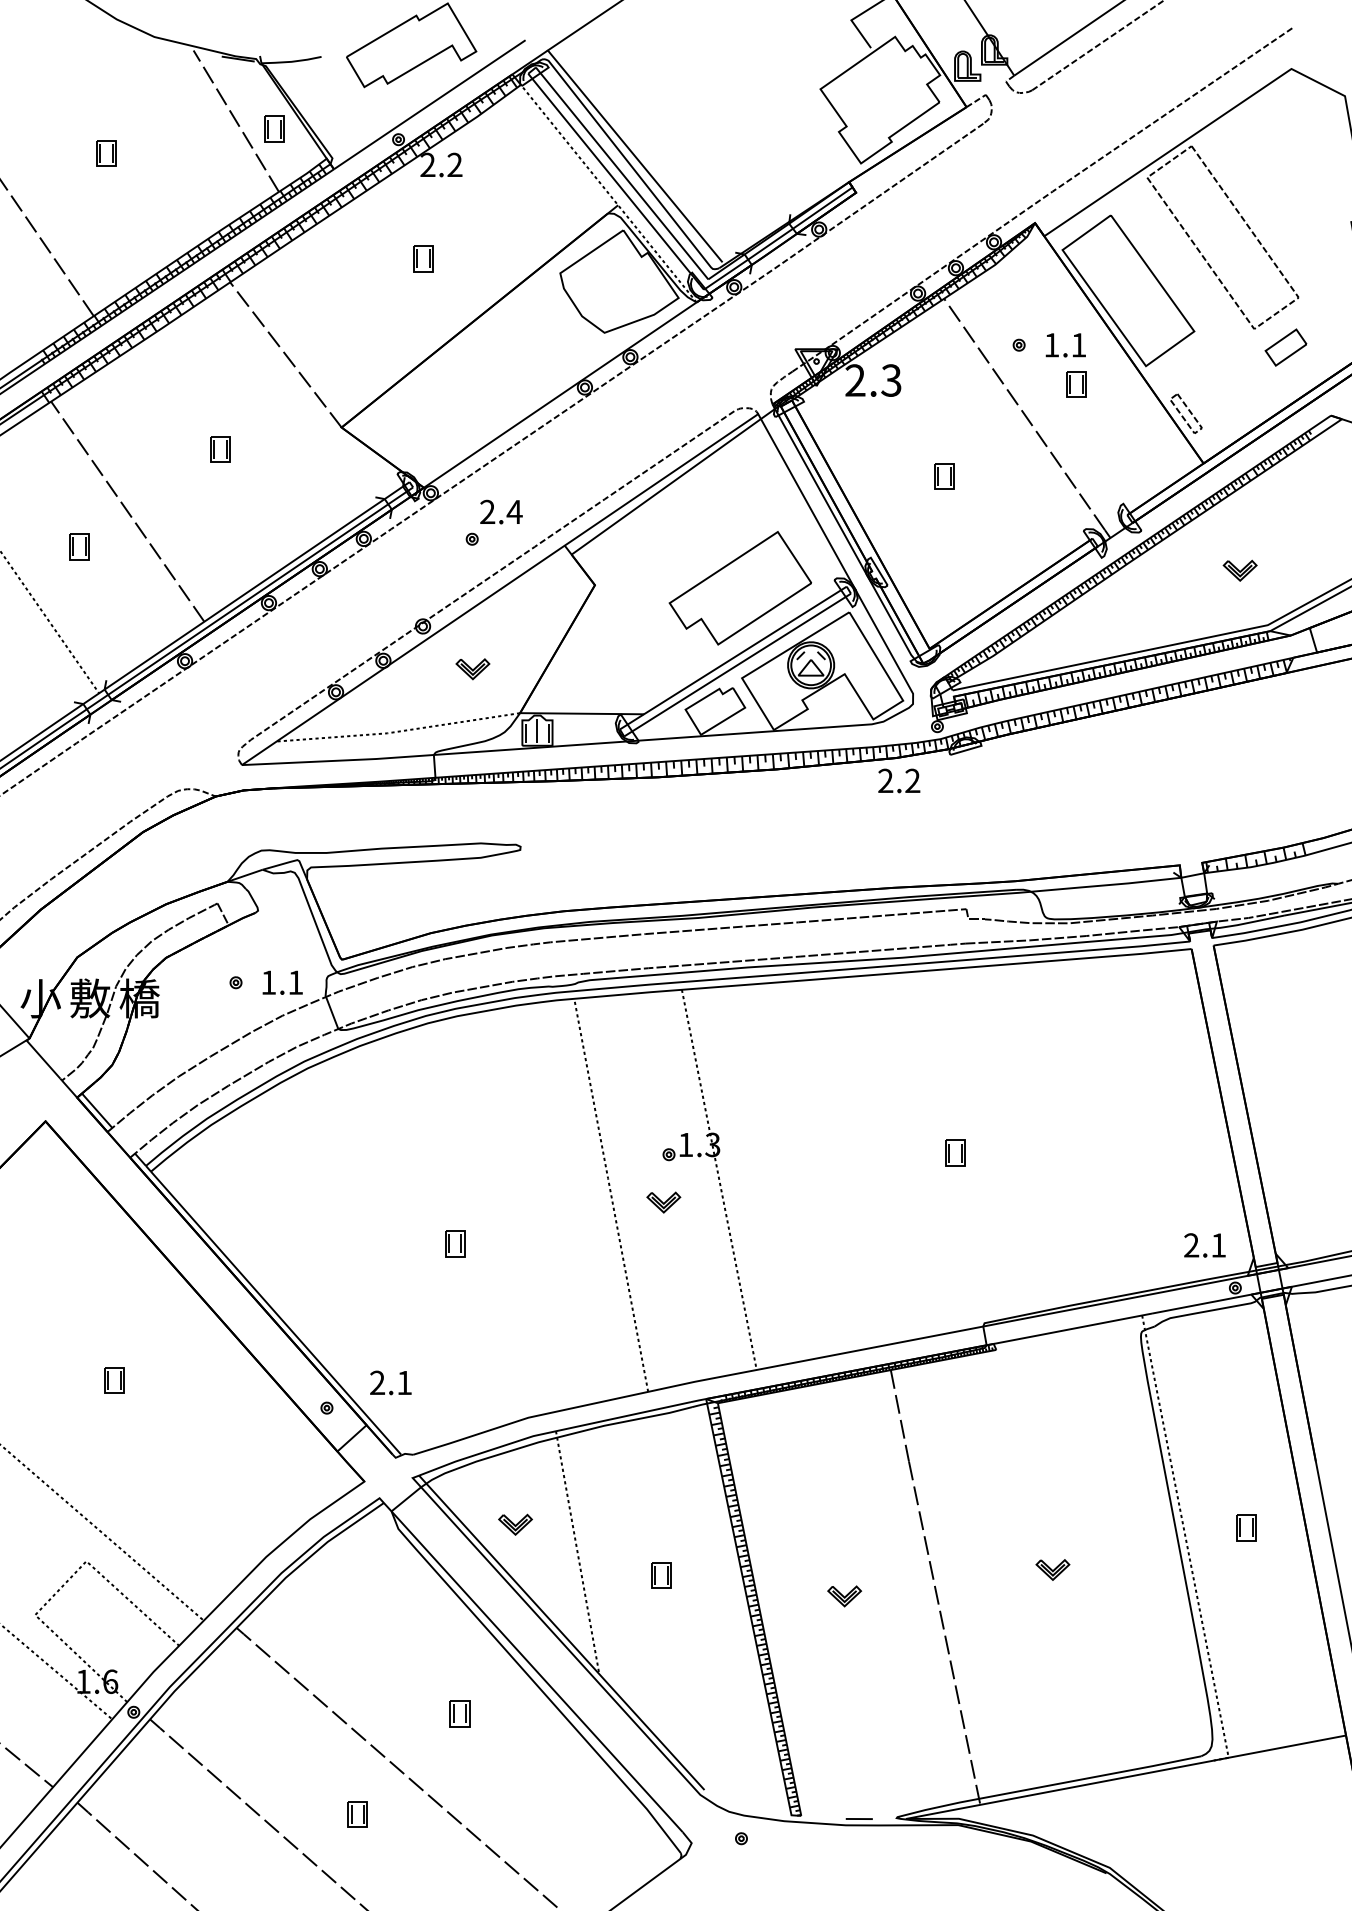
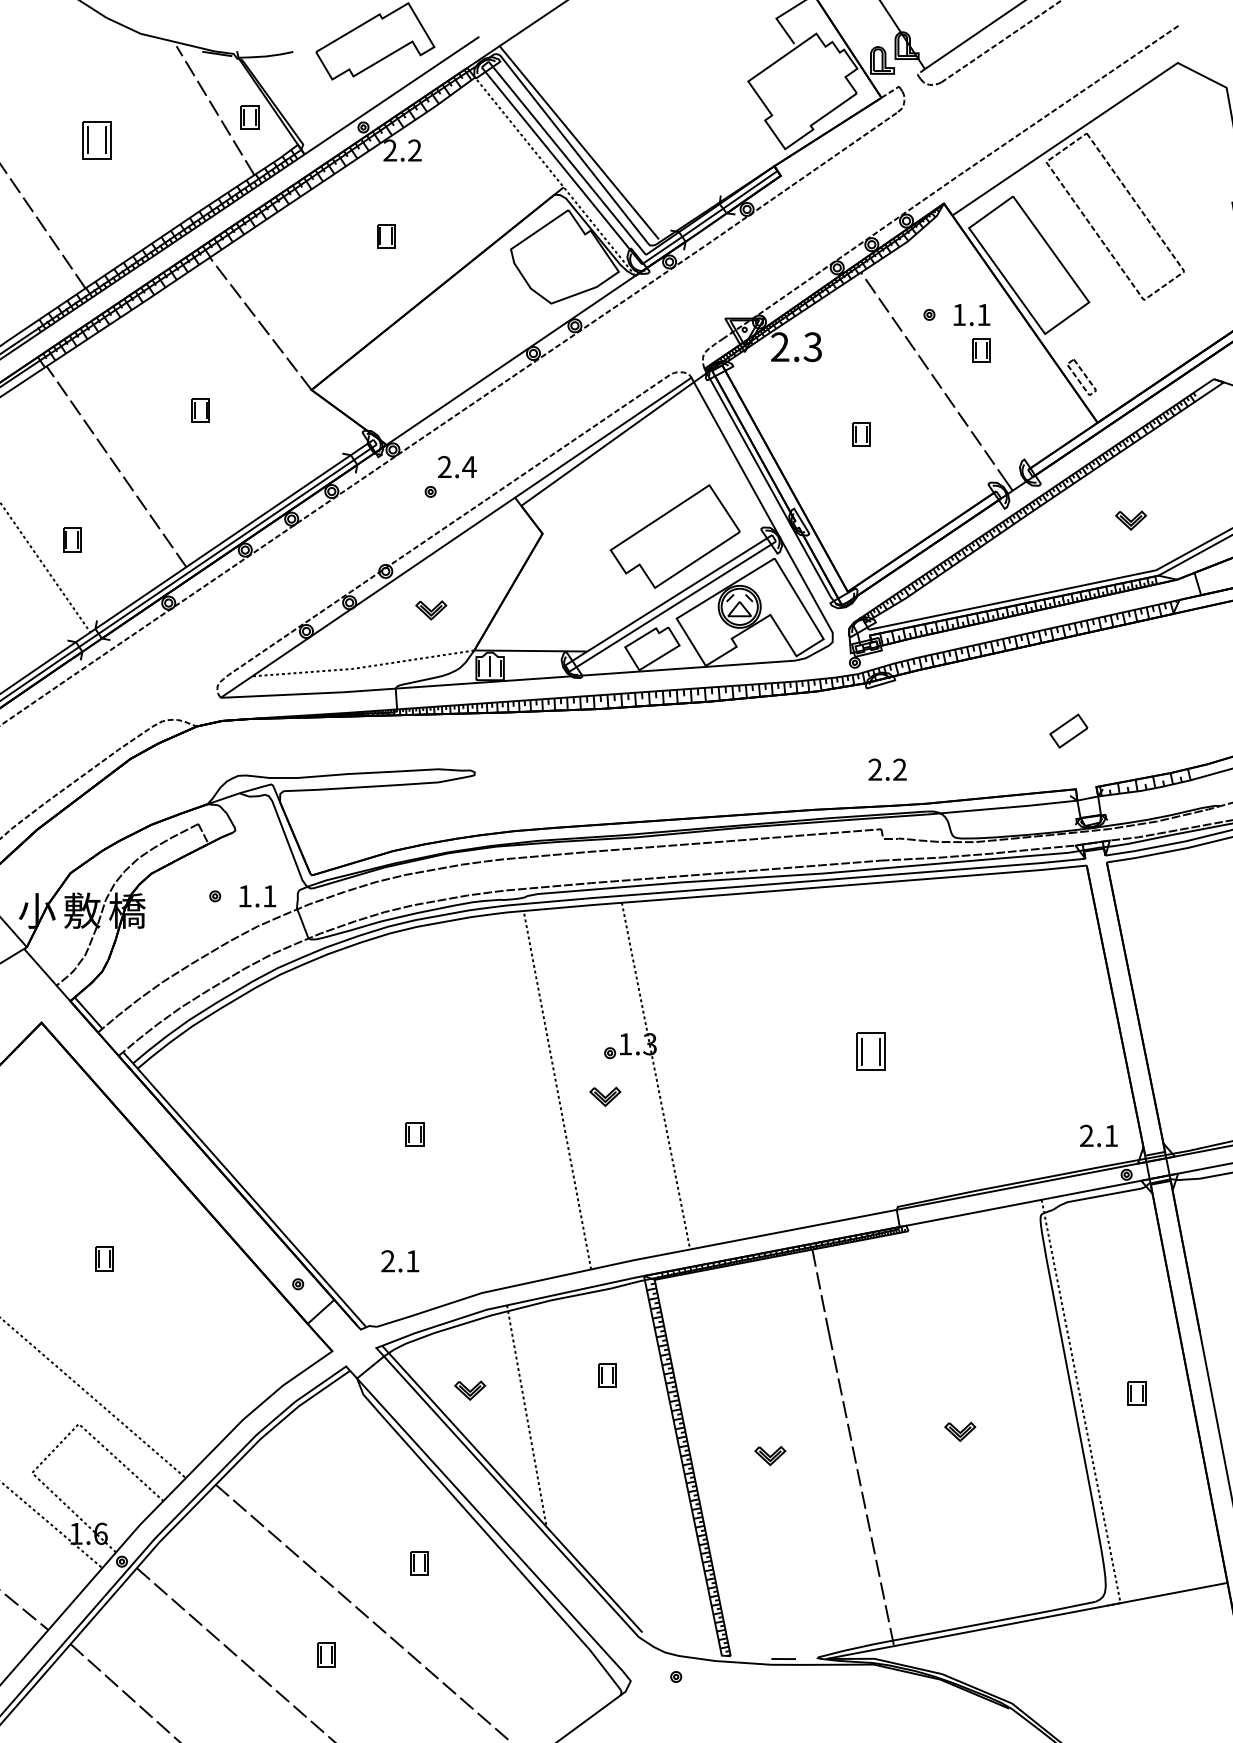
part: (106, 153) -> (97, 140), size x1.6
part: (1285, 347) -> (1068, 731), moved
part: (79, 546) -> (72, 539), moved
text: (899, 780) -> (887, 769), moved
part: (955, 1152) -> (871, 1051), size x1.6
text: (390, 1382) -> (399, 1260), moved
part: (661, 1575) -> (607, 1375), moved

